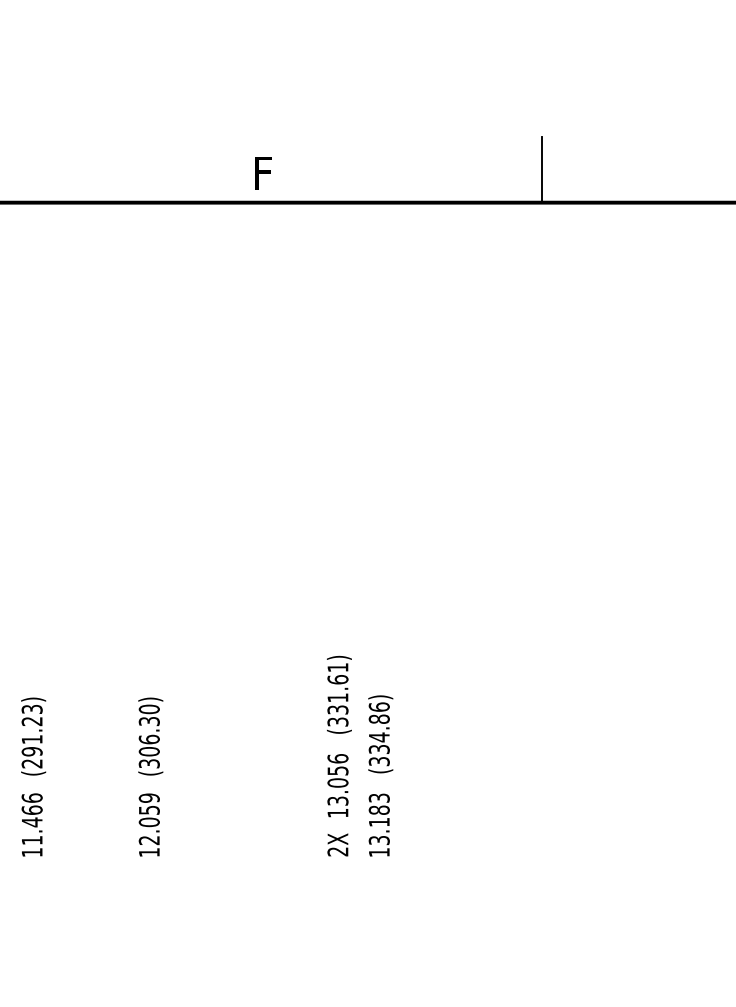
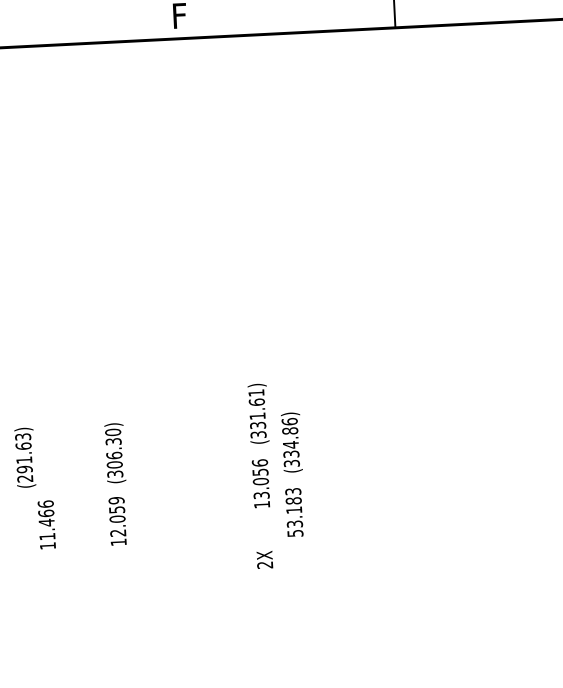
text: (31, 721) -> (23, 446), (291.23) -> (291.63)
text: (31, 824) -> (46, 524), moved
text: (337, 844) -> (264, 559), moved
text: (379, 852) -> (295, 533), 13.183 -> 53.183

